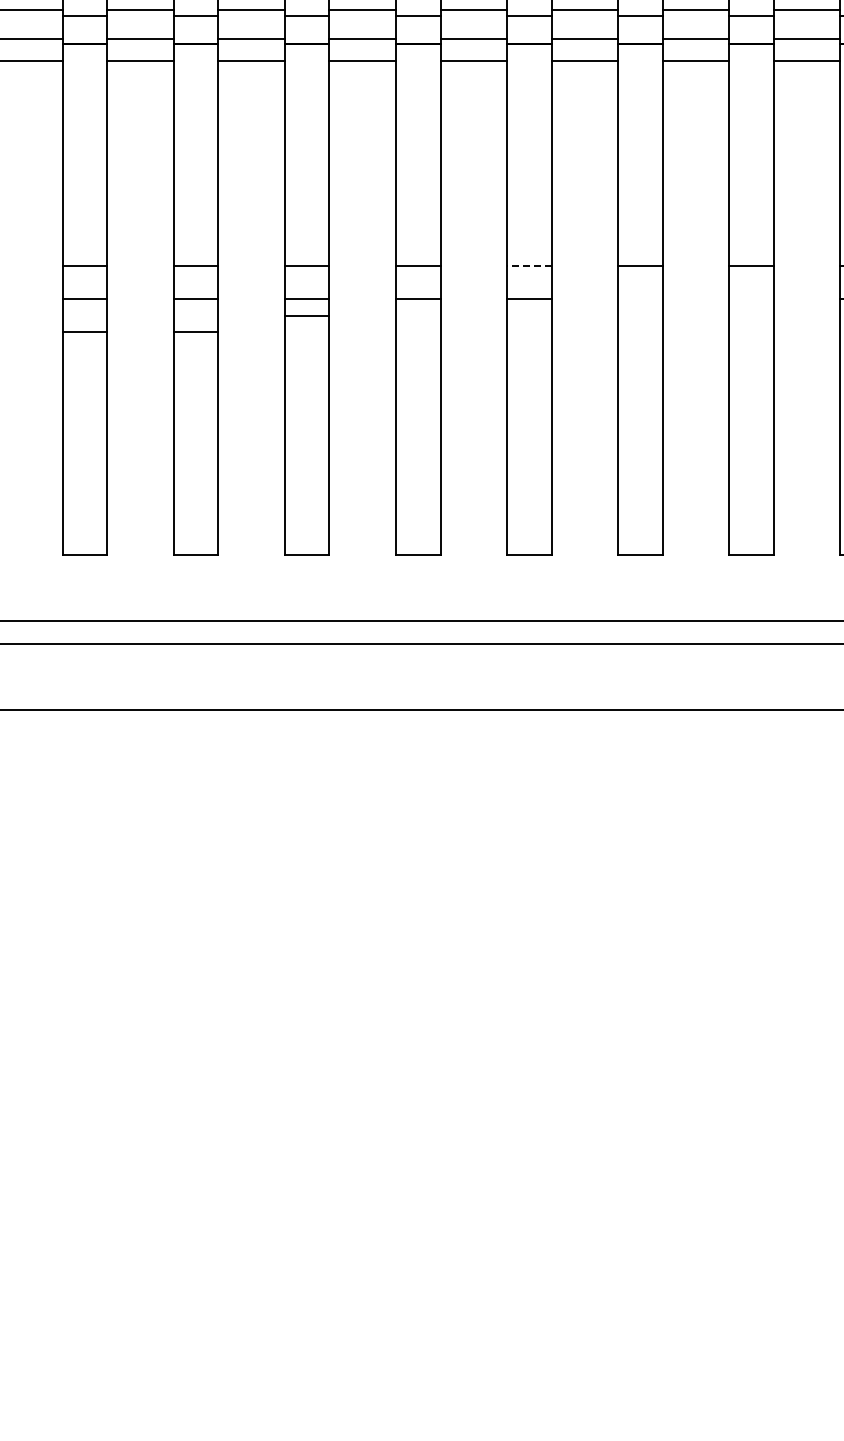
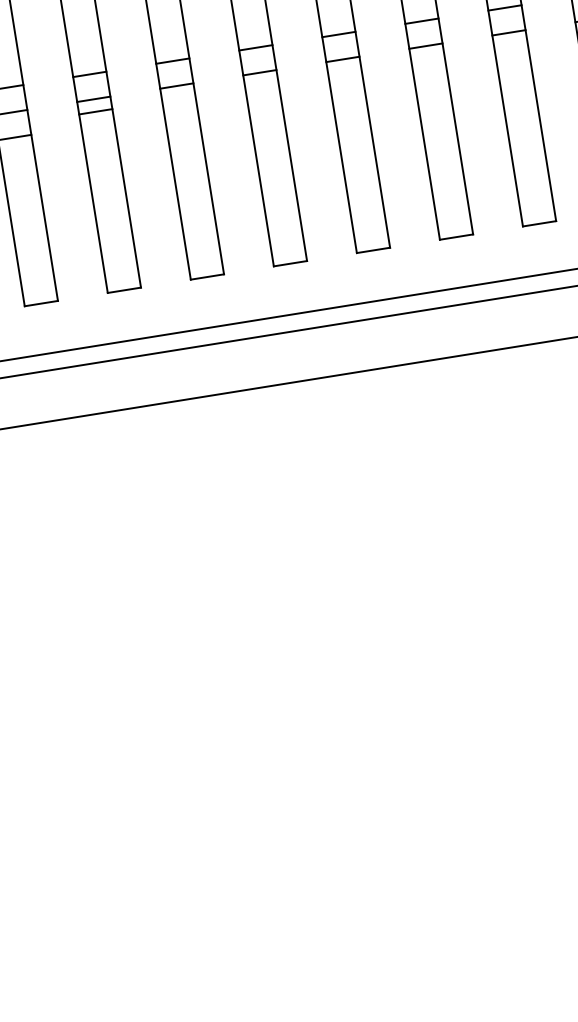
line: (528, 265) -> (255, 47), dashed -> solid
line: (640, 299) -> (342, 59), added
line: (751, 299) -> (425, 46), added

